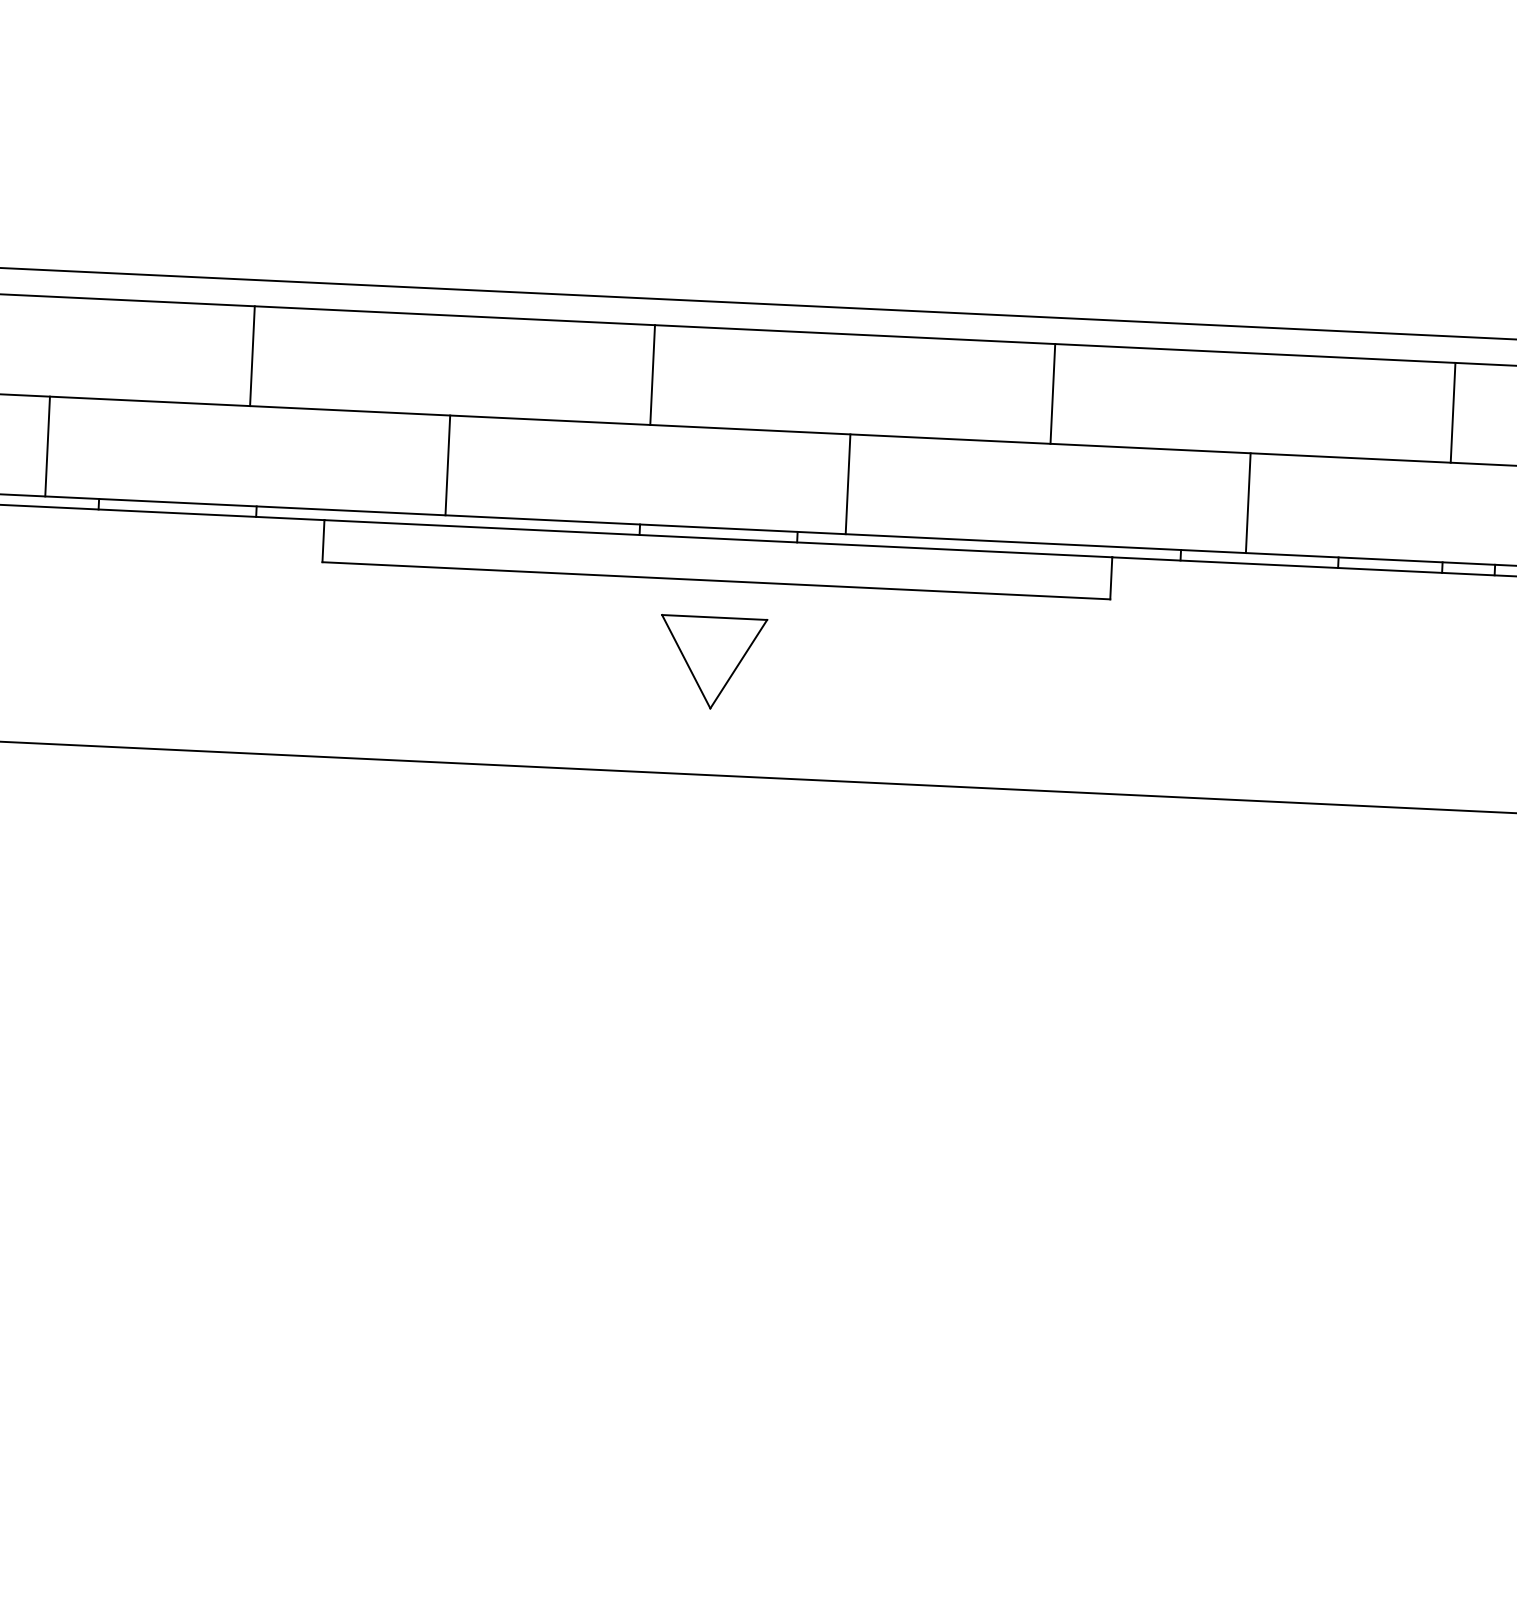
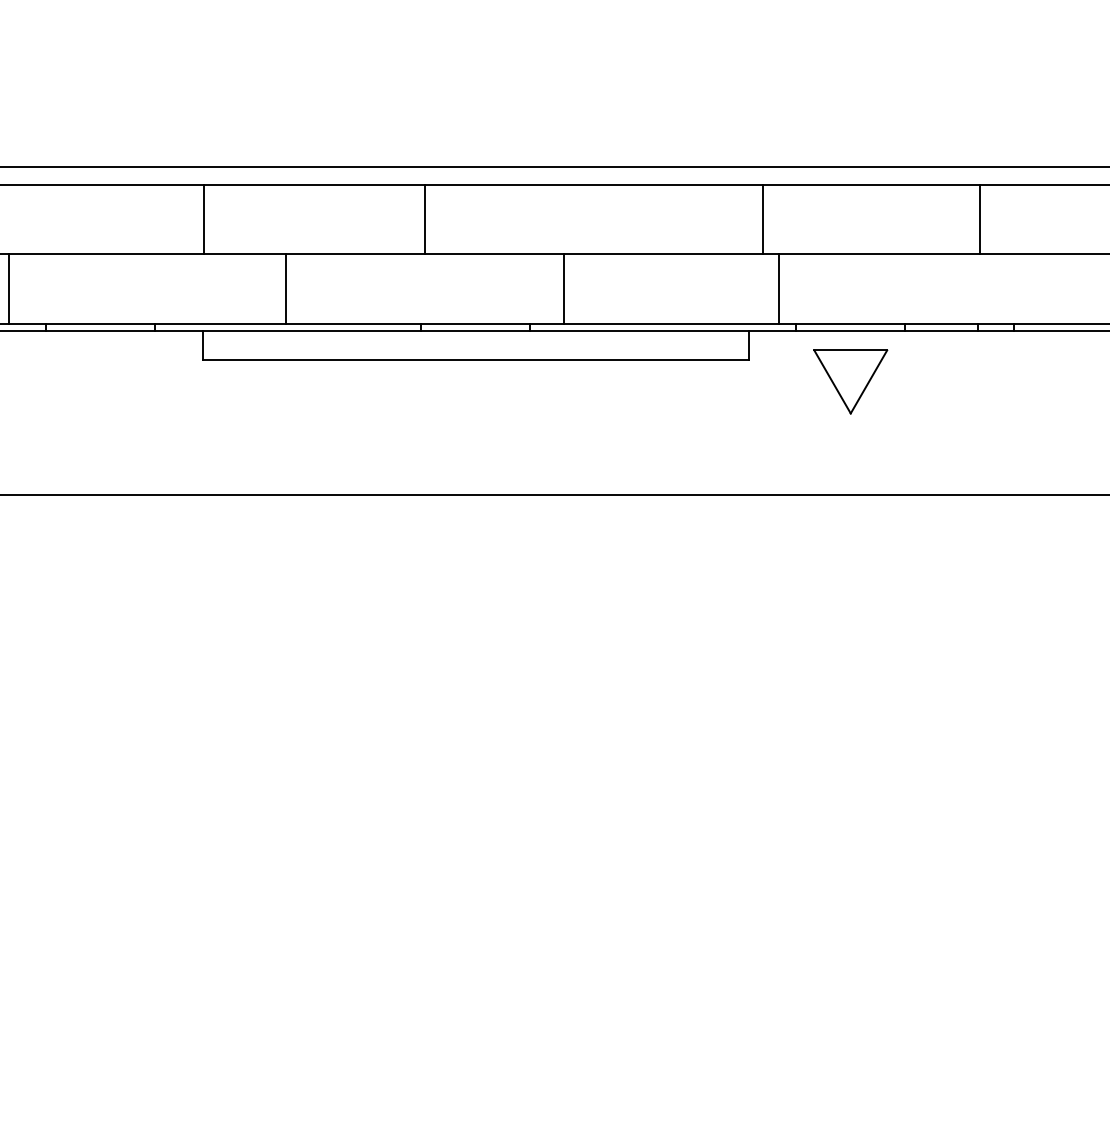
line: (252, 355) -> (204, 219), moved
line: (1052, 393) -> (763, 219), moved
line: (1248, 502) -> (779, 288), moved
part: (712, 662) -> (850, 381), moved

